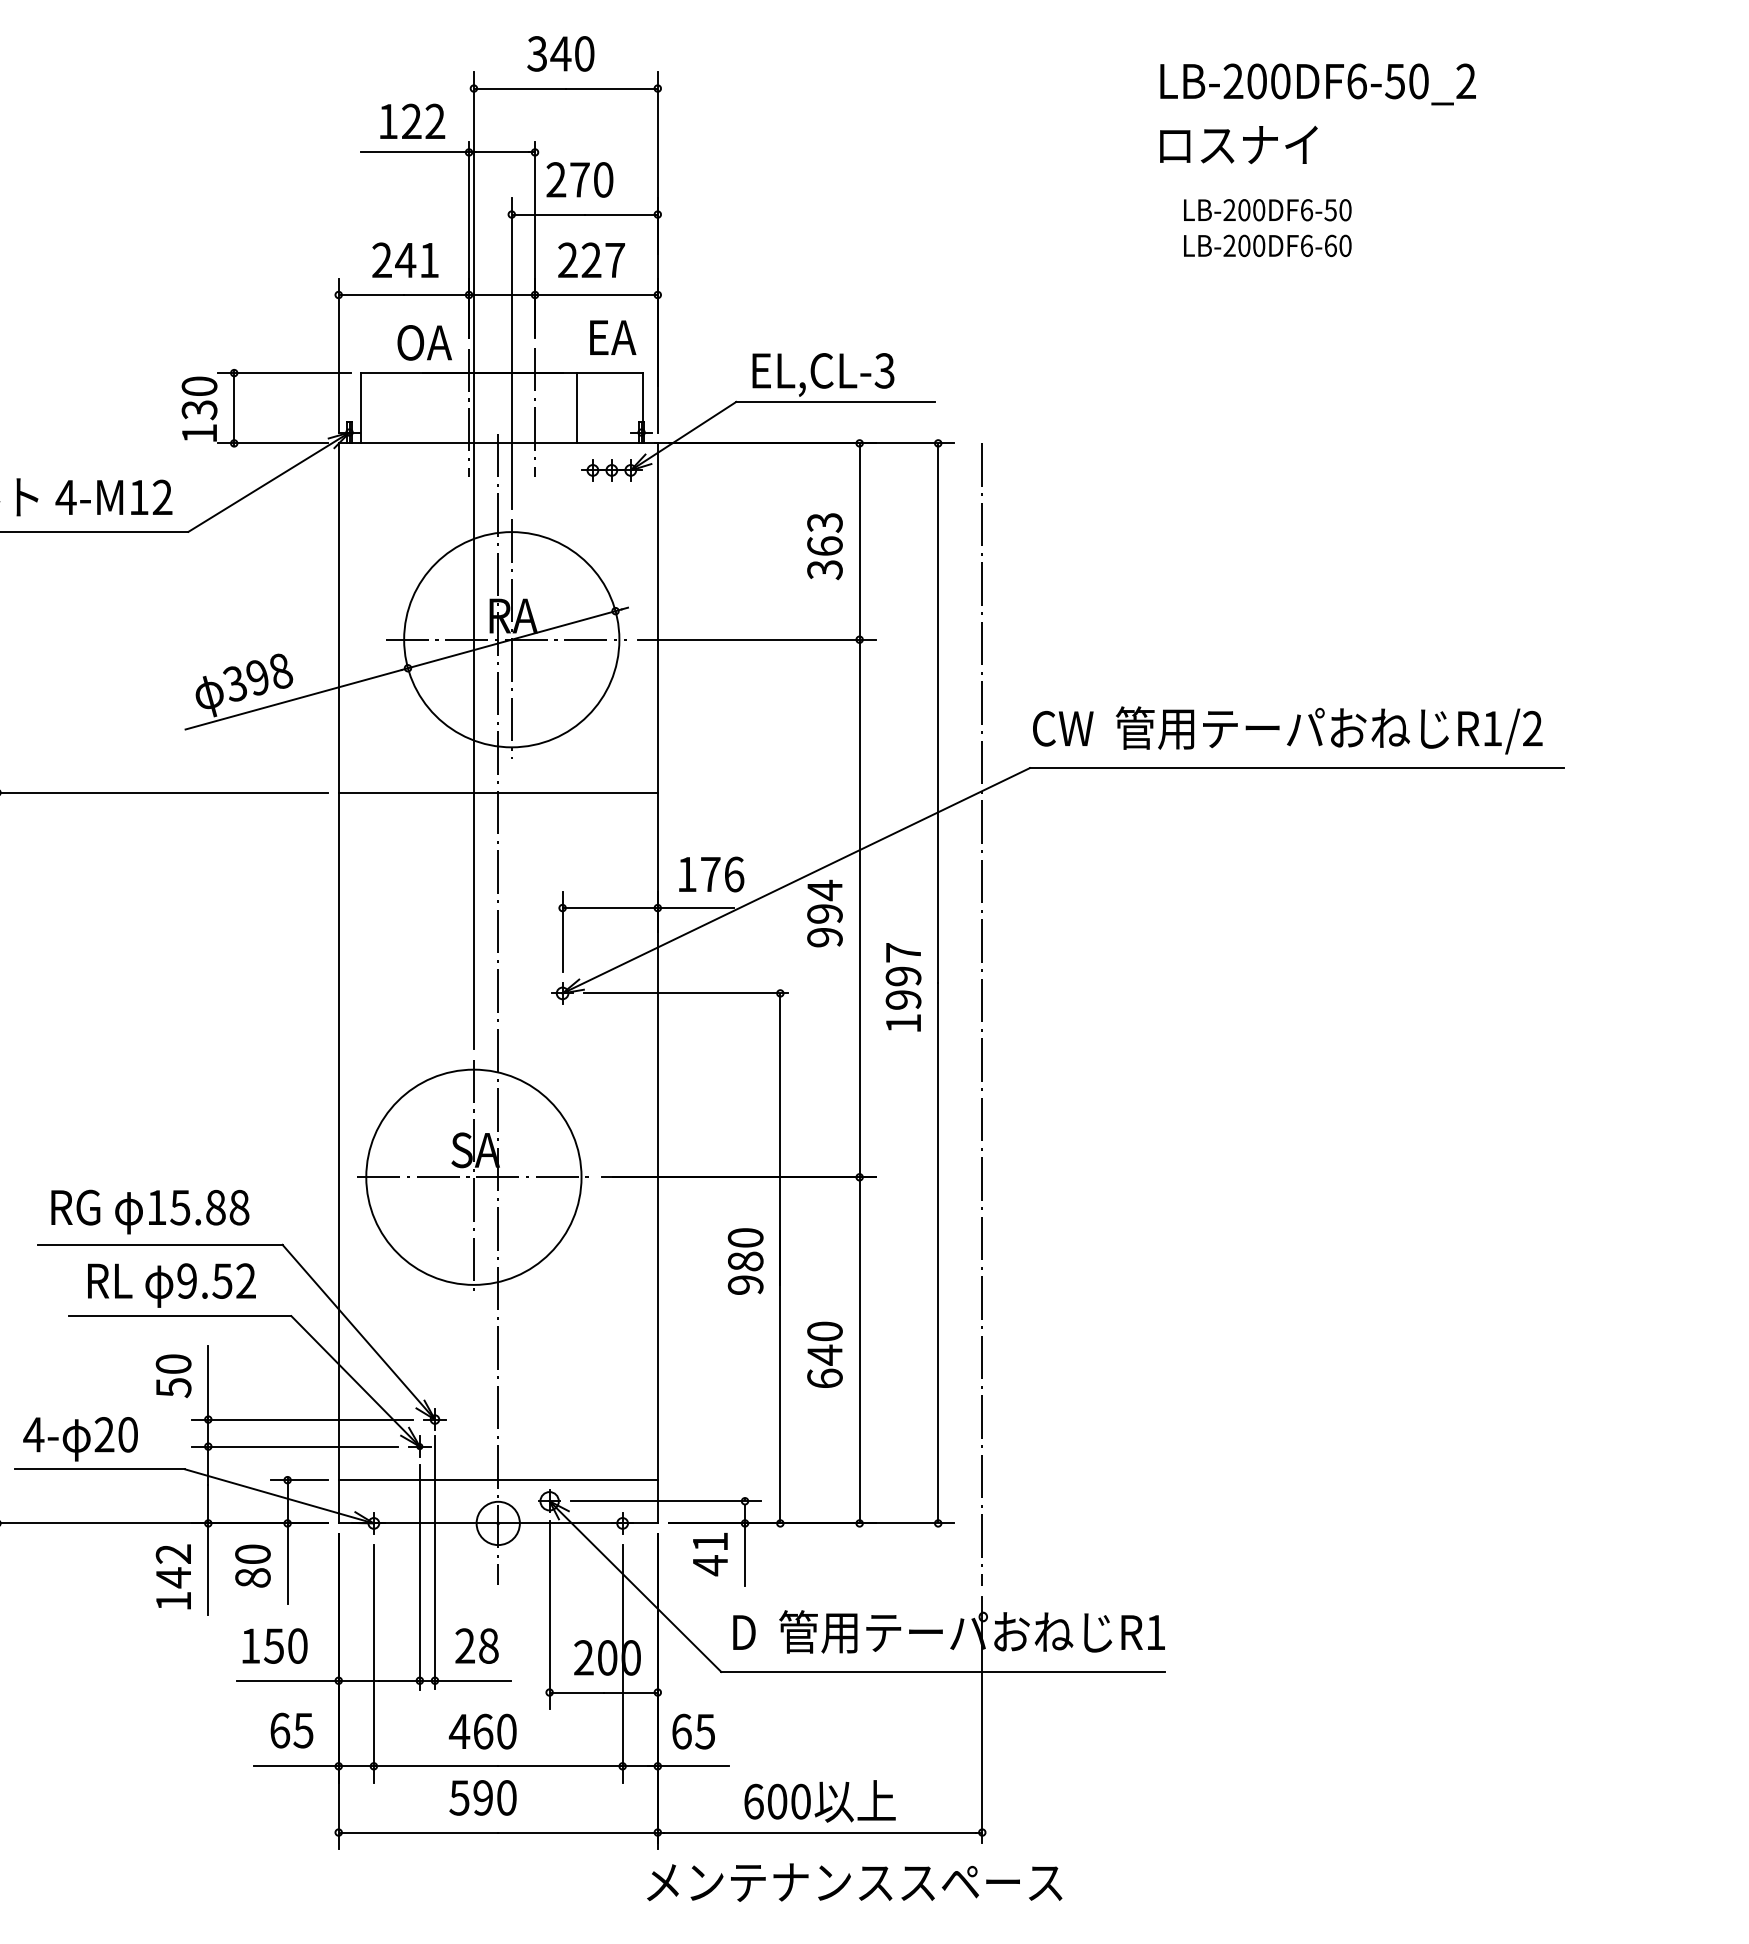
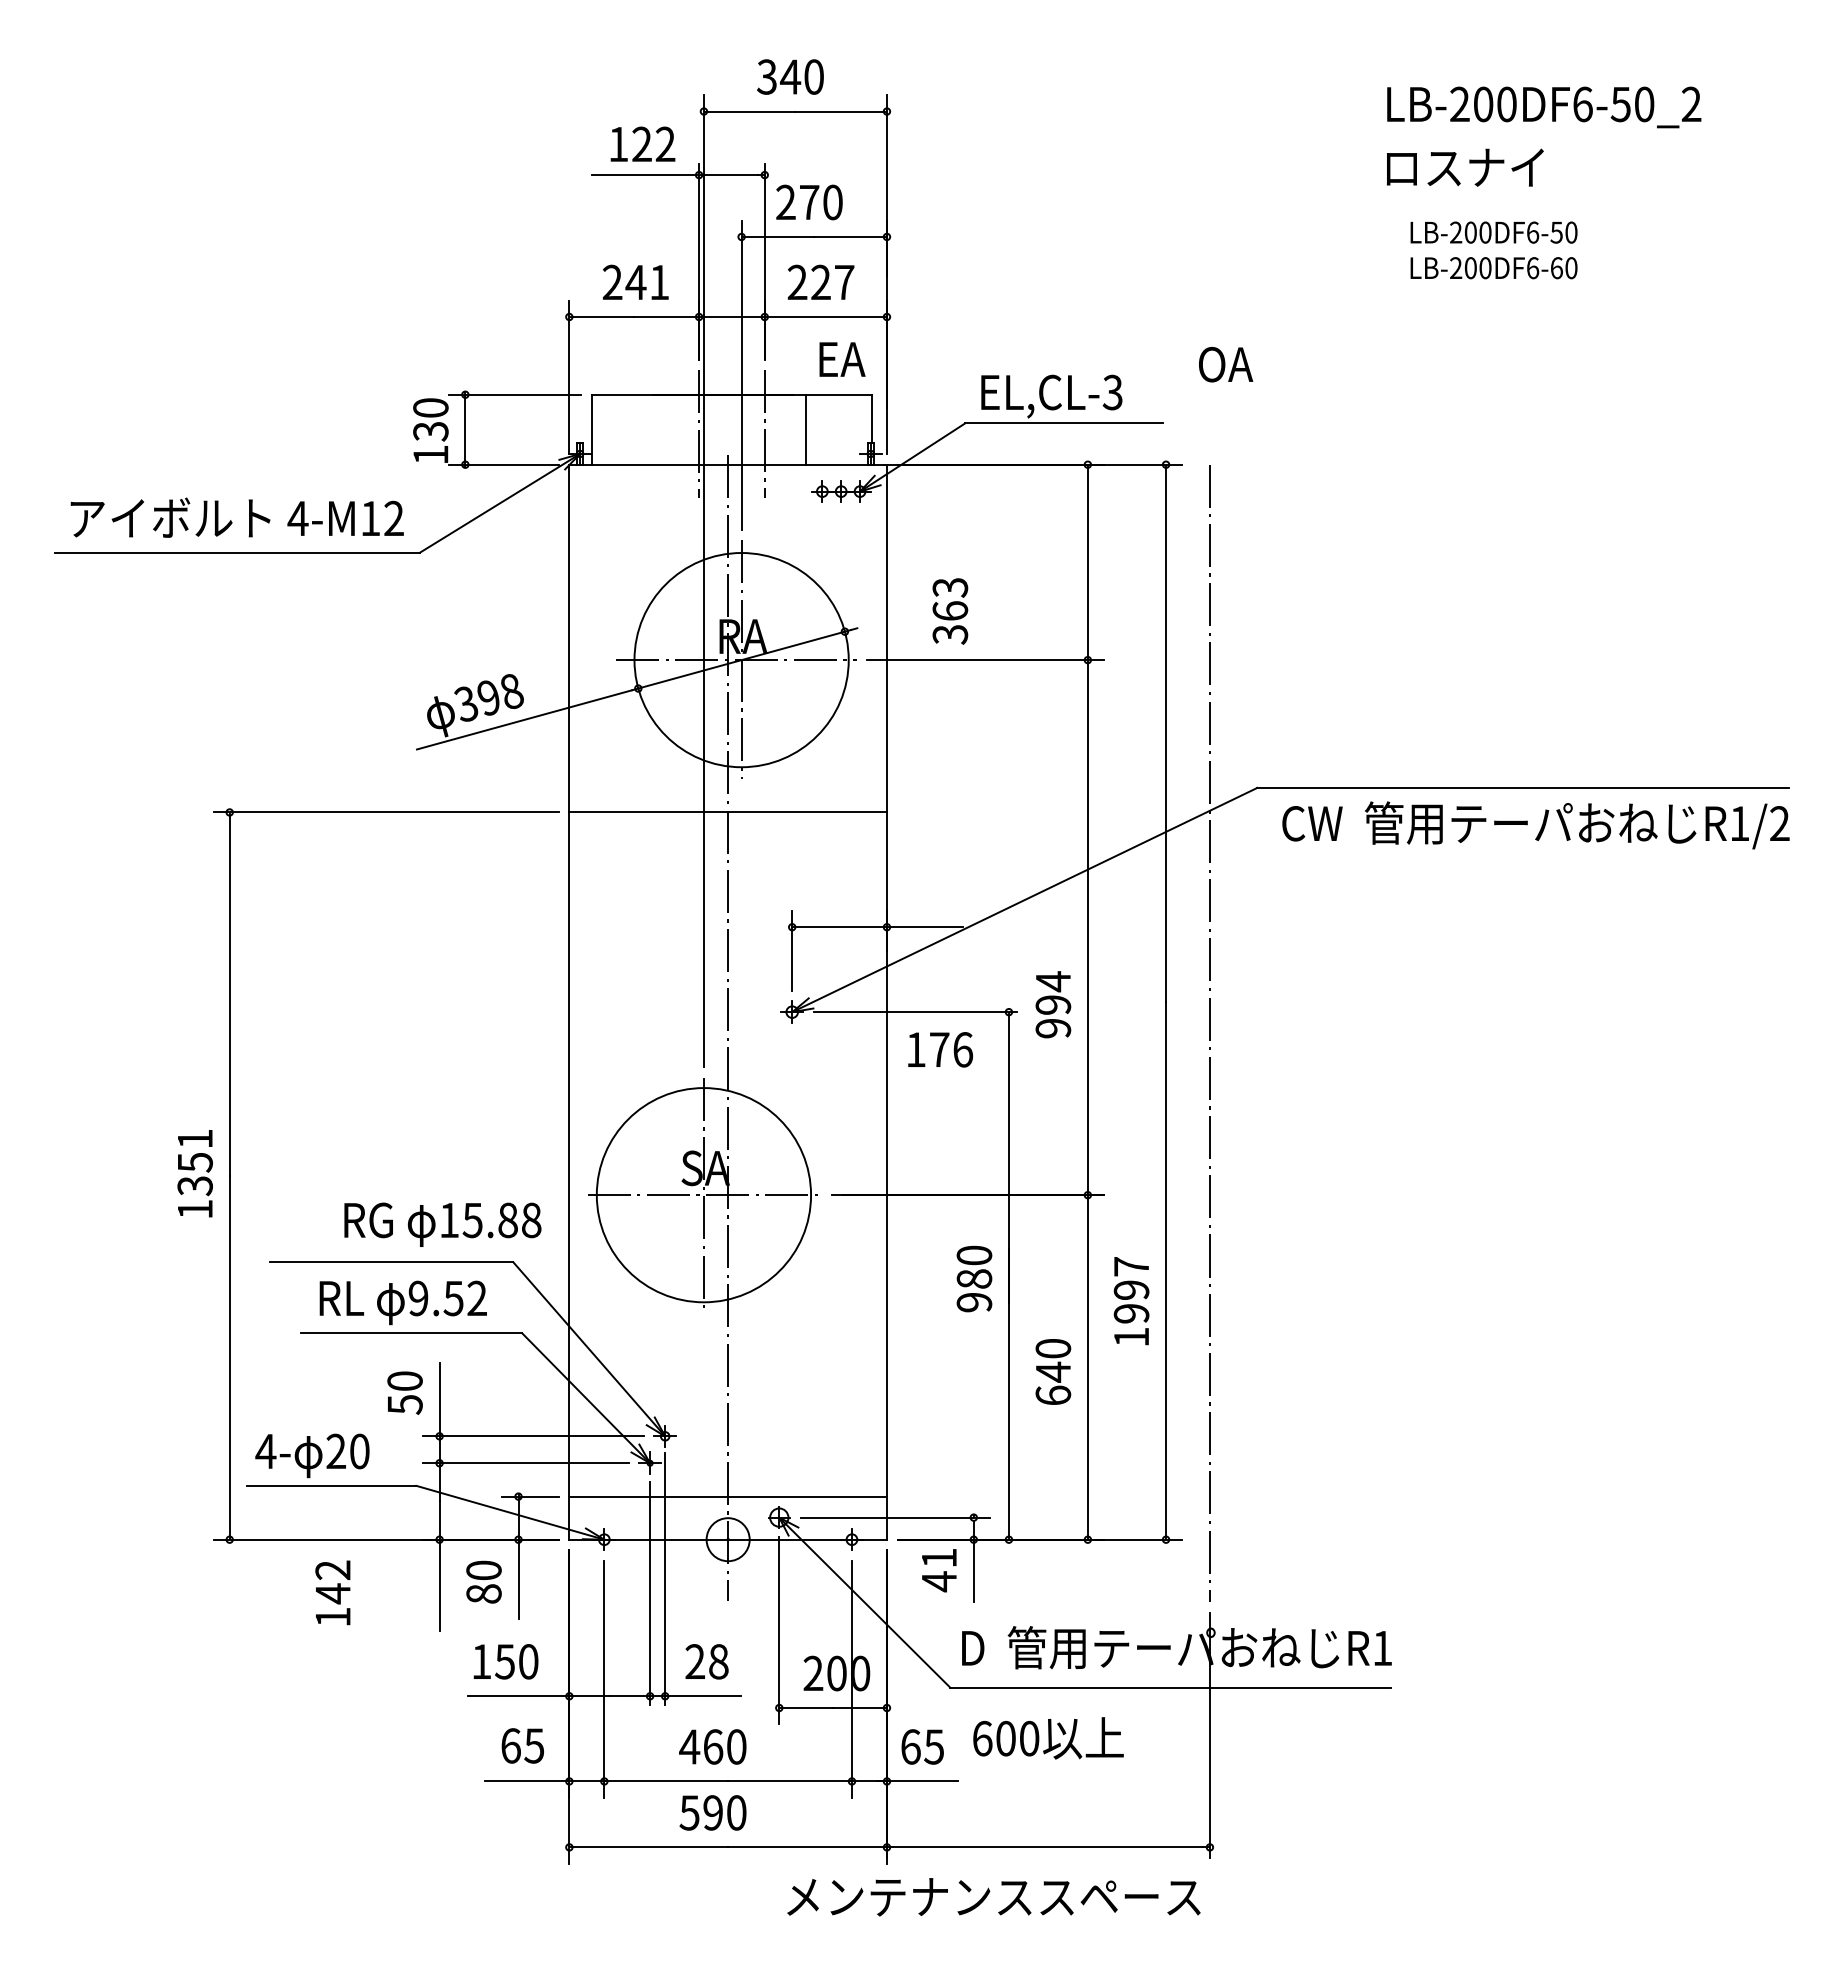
text: (425, 342) -> (1226, 364), moved
text: (825, 546) -> (950, 611), moved
text: (1287, 730) -> (1535, 825), moved
text: (711, 874) -> (940, 1049), moved
text: (825, 913) -> (1053, 1004), moved
text: (903, 987) -> (1131, 1301), moved
text: (149, 1211) -> (442, 1224), moved
text: (173, 1576) -> (332, 1592), moved
text: (820, 1801) -> (1048, 1738), moved
text: (854, 1882) -> (993, 1897), moved

